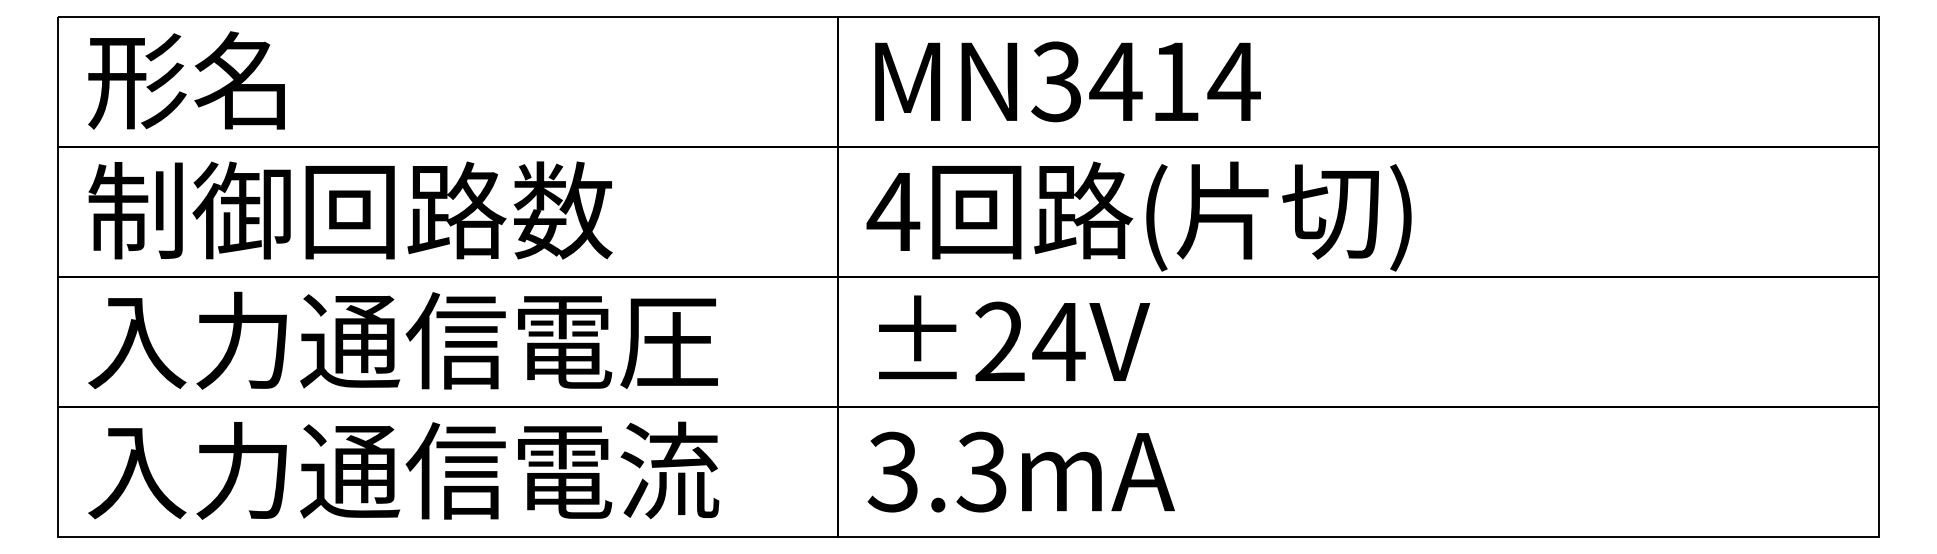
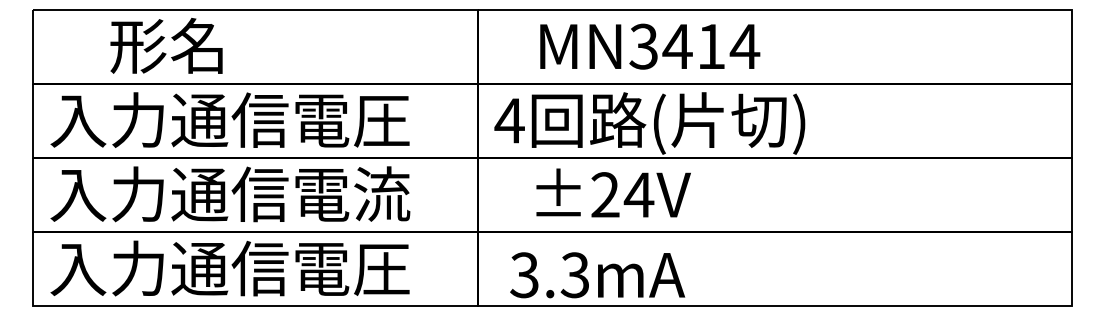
text: (186, 79) -> (166, 45), moved
text: (1068, 81) -> (650, 46), moved
text: (402, 209) -> (229, 119), 制御回路数 -> 入力通信電圧
text: (1014, 337) -> (613, 192), moved
text: (670, 339) -> (382, 193), 入力通信電圧 -> 入力通信電流
text: (670, 468) -> (382, 267), 入力通信電流 -> 入力通信電圧
text: (1021, 472) -> (597, 275), moved

